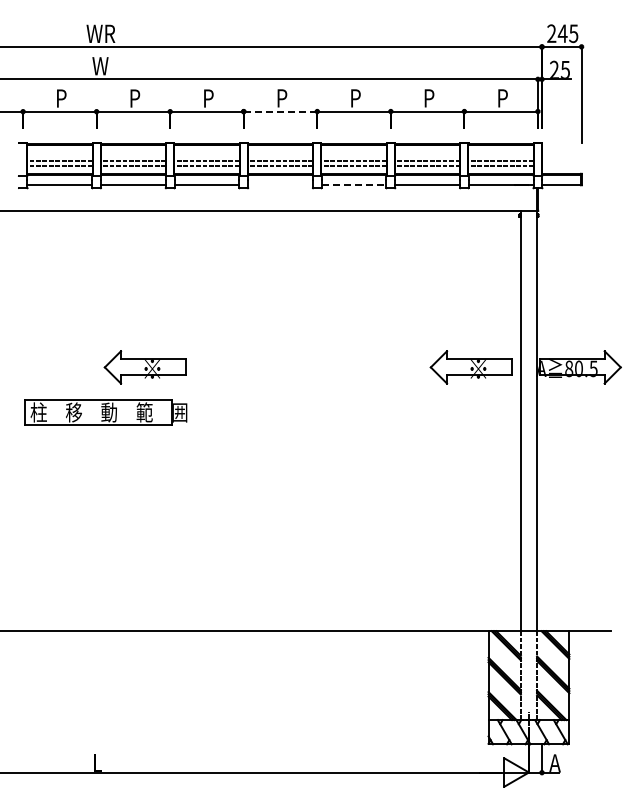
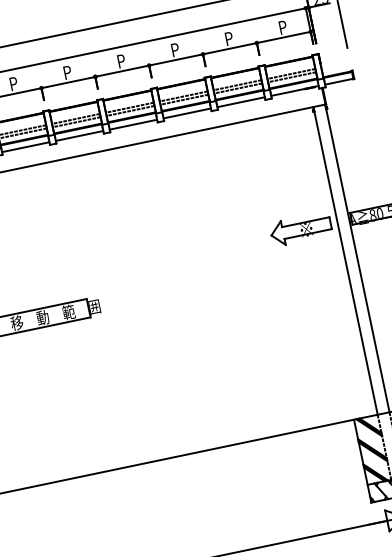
line: (280, 111) -> (122, 71), dashed -> solid
line: (280, 184) -> (133, 124), added
line: (354, 184) -> (187, 113), dashed -> solid
part: (144, 367) -> (61, 279), removed

